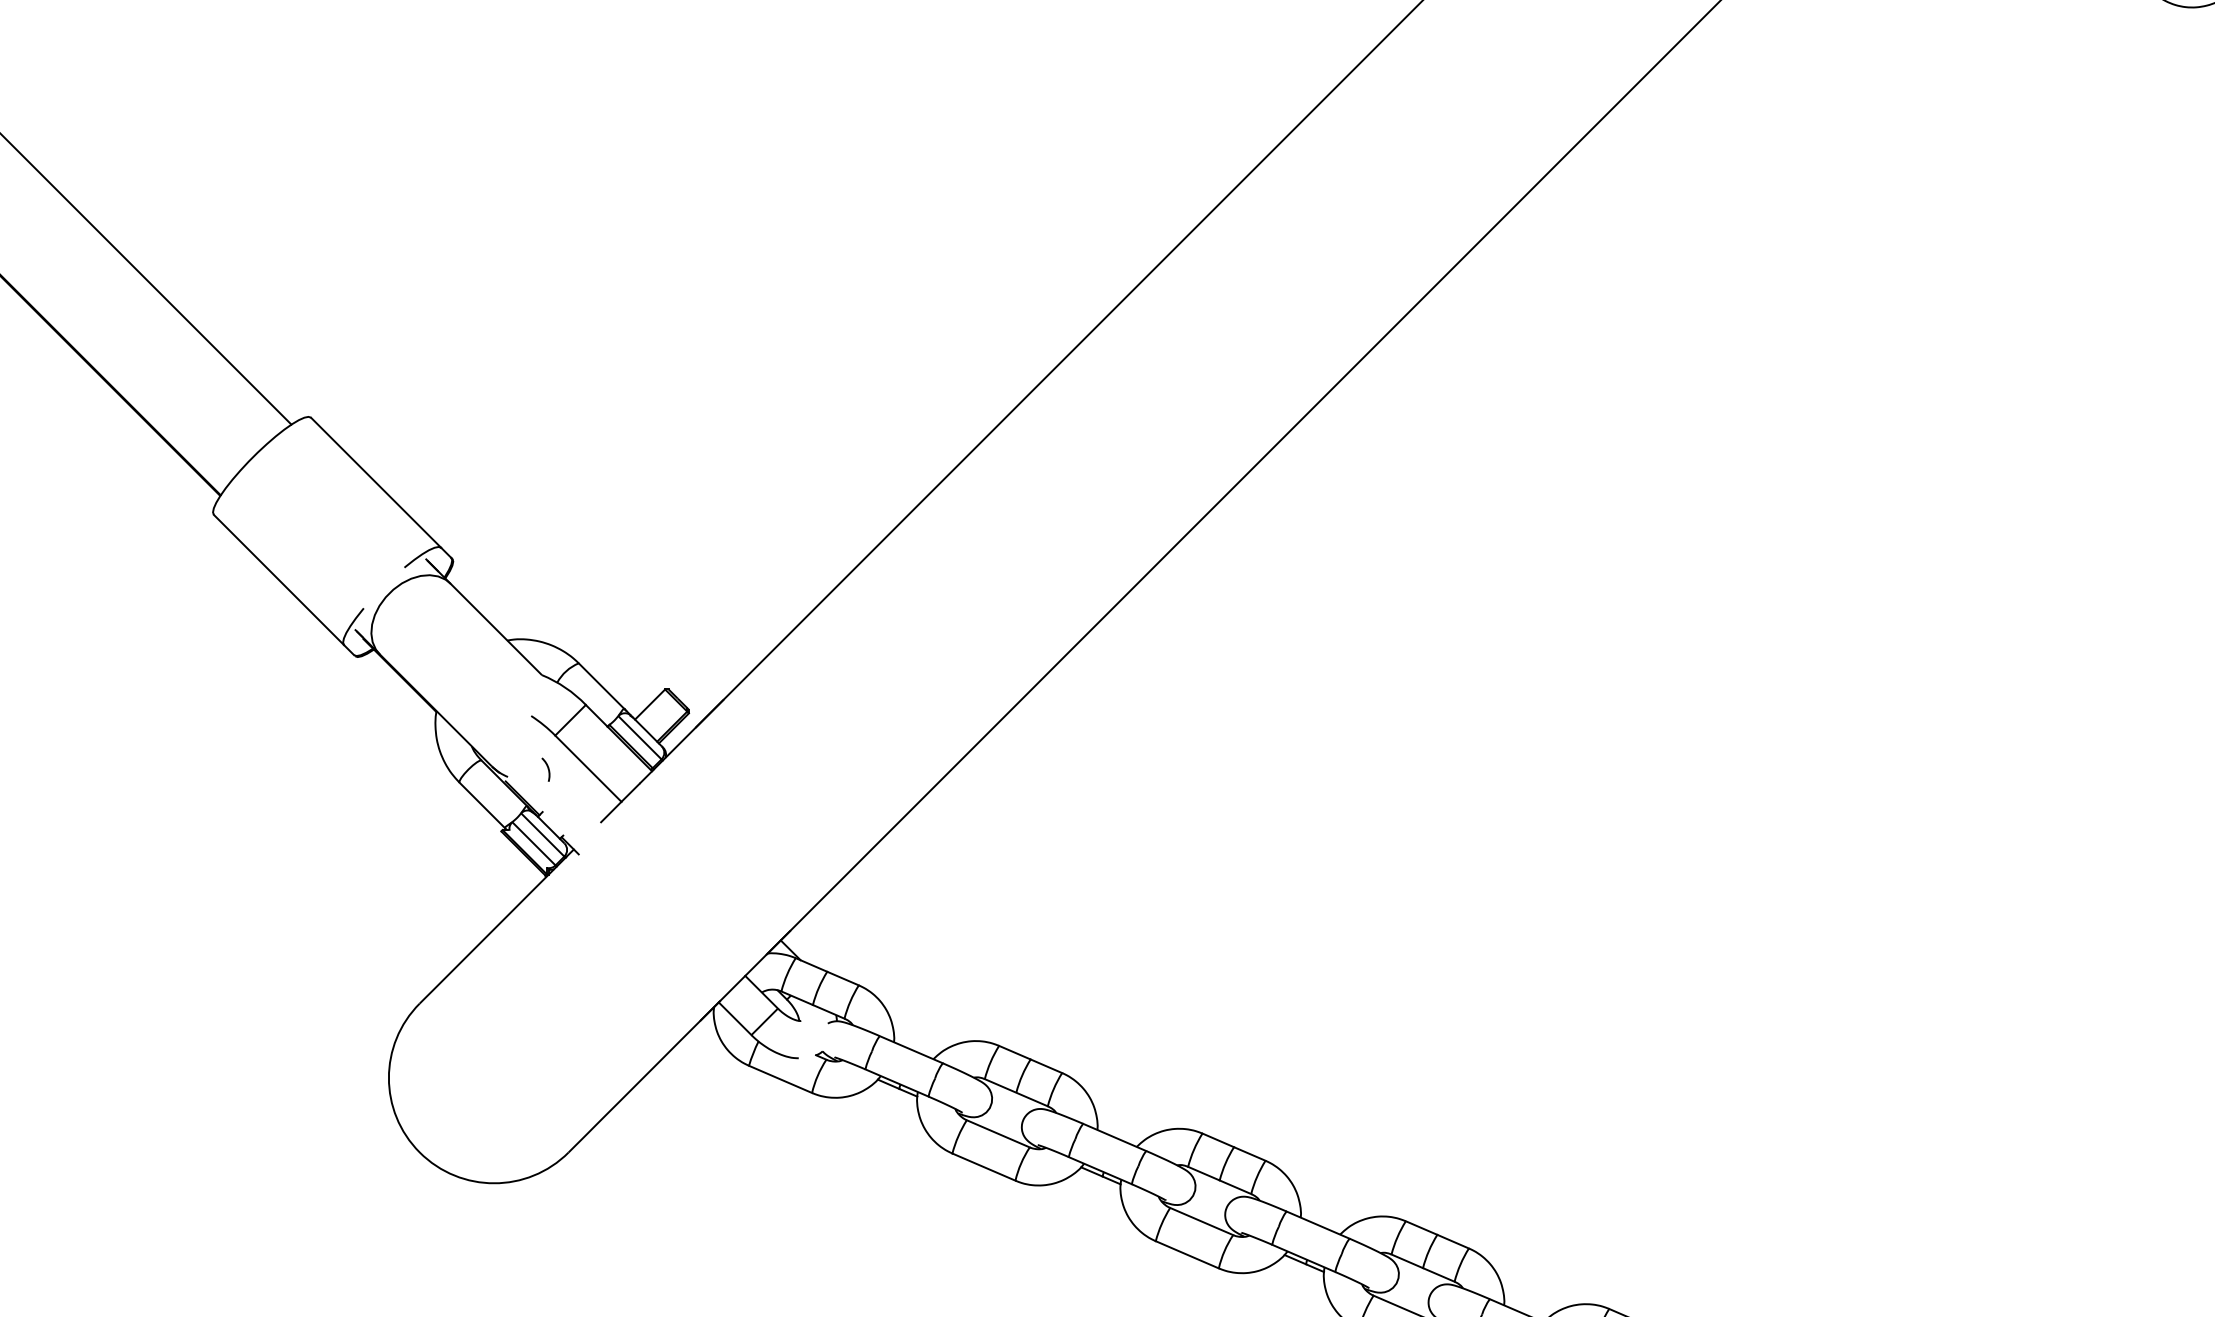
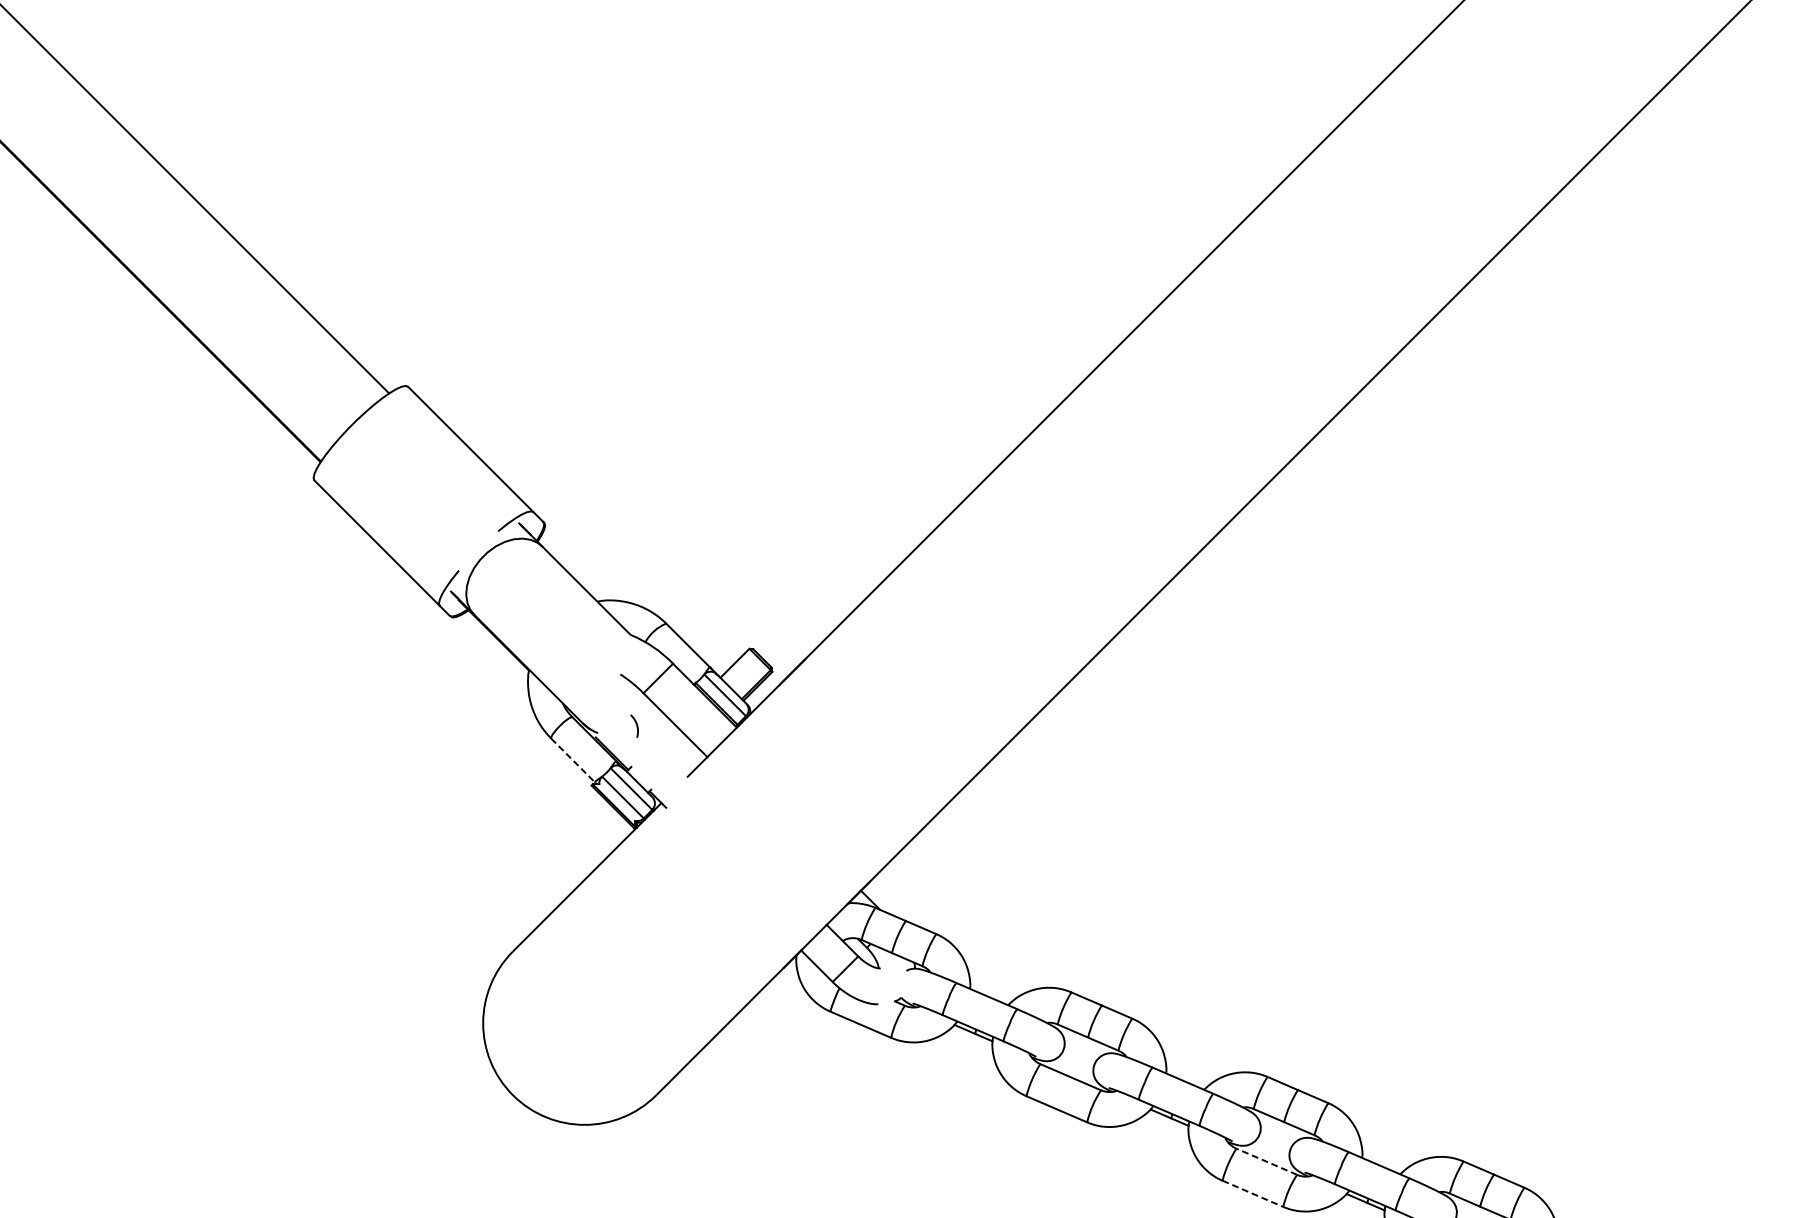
line: (482, 805) -> (573, 760), solid -> dashed
line: (1201, 1221) -> (1266, 1161), solid -> dashed
line: (1187, 1255) -> (1253, 1194), solid -> dashed

